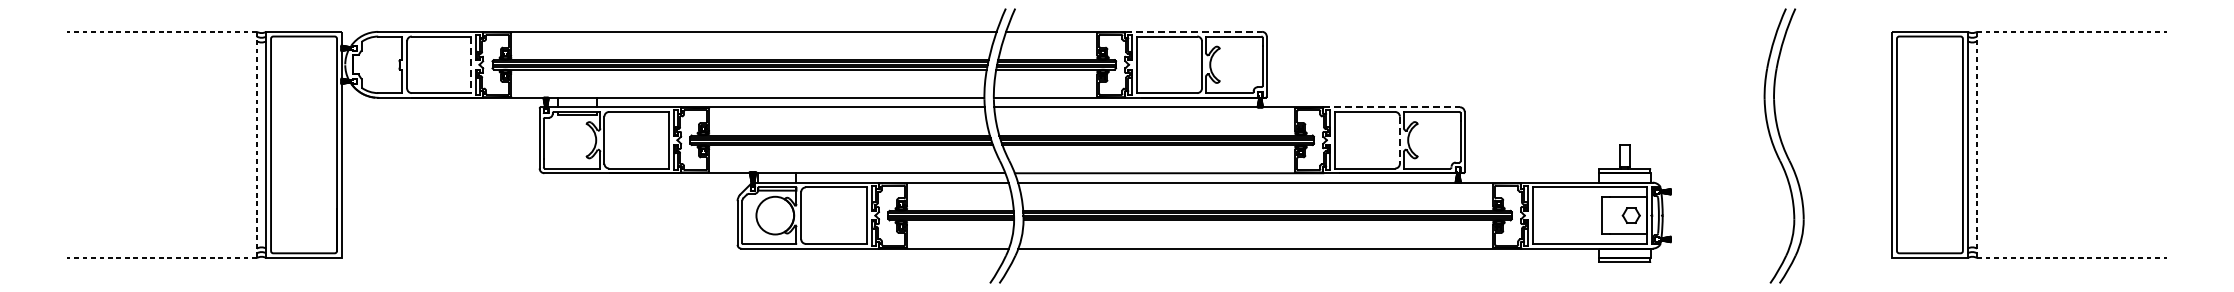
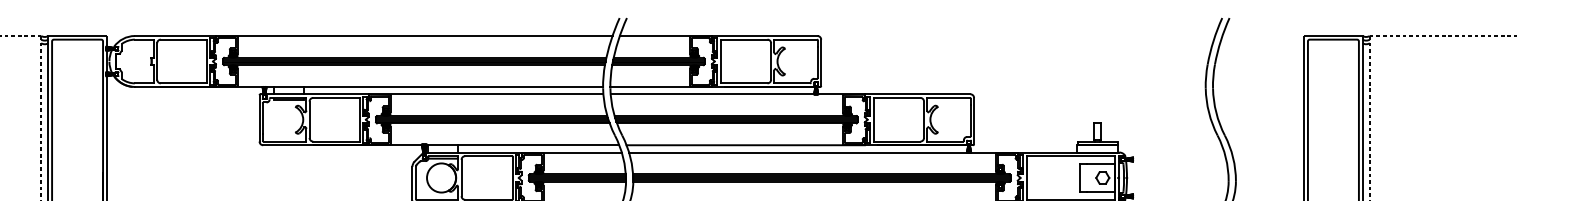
line: (1194, 31) -> (765, 35), dashed -> solid
line: (471, 65) -> (206, 62), dashed -> solid
line: (1392, 107) -> (918, 94), dashed -> solid
line: (1399, 140) -> (923, 119), dashed -> solid

